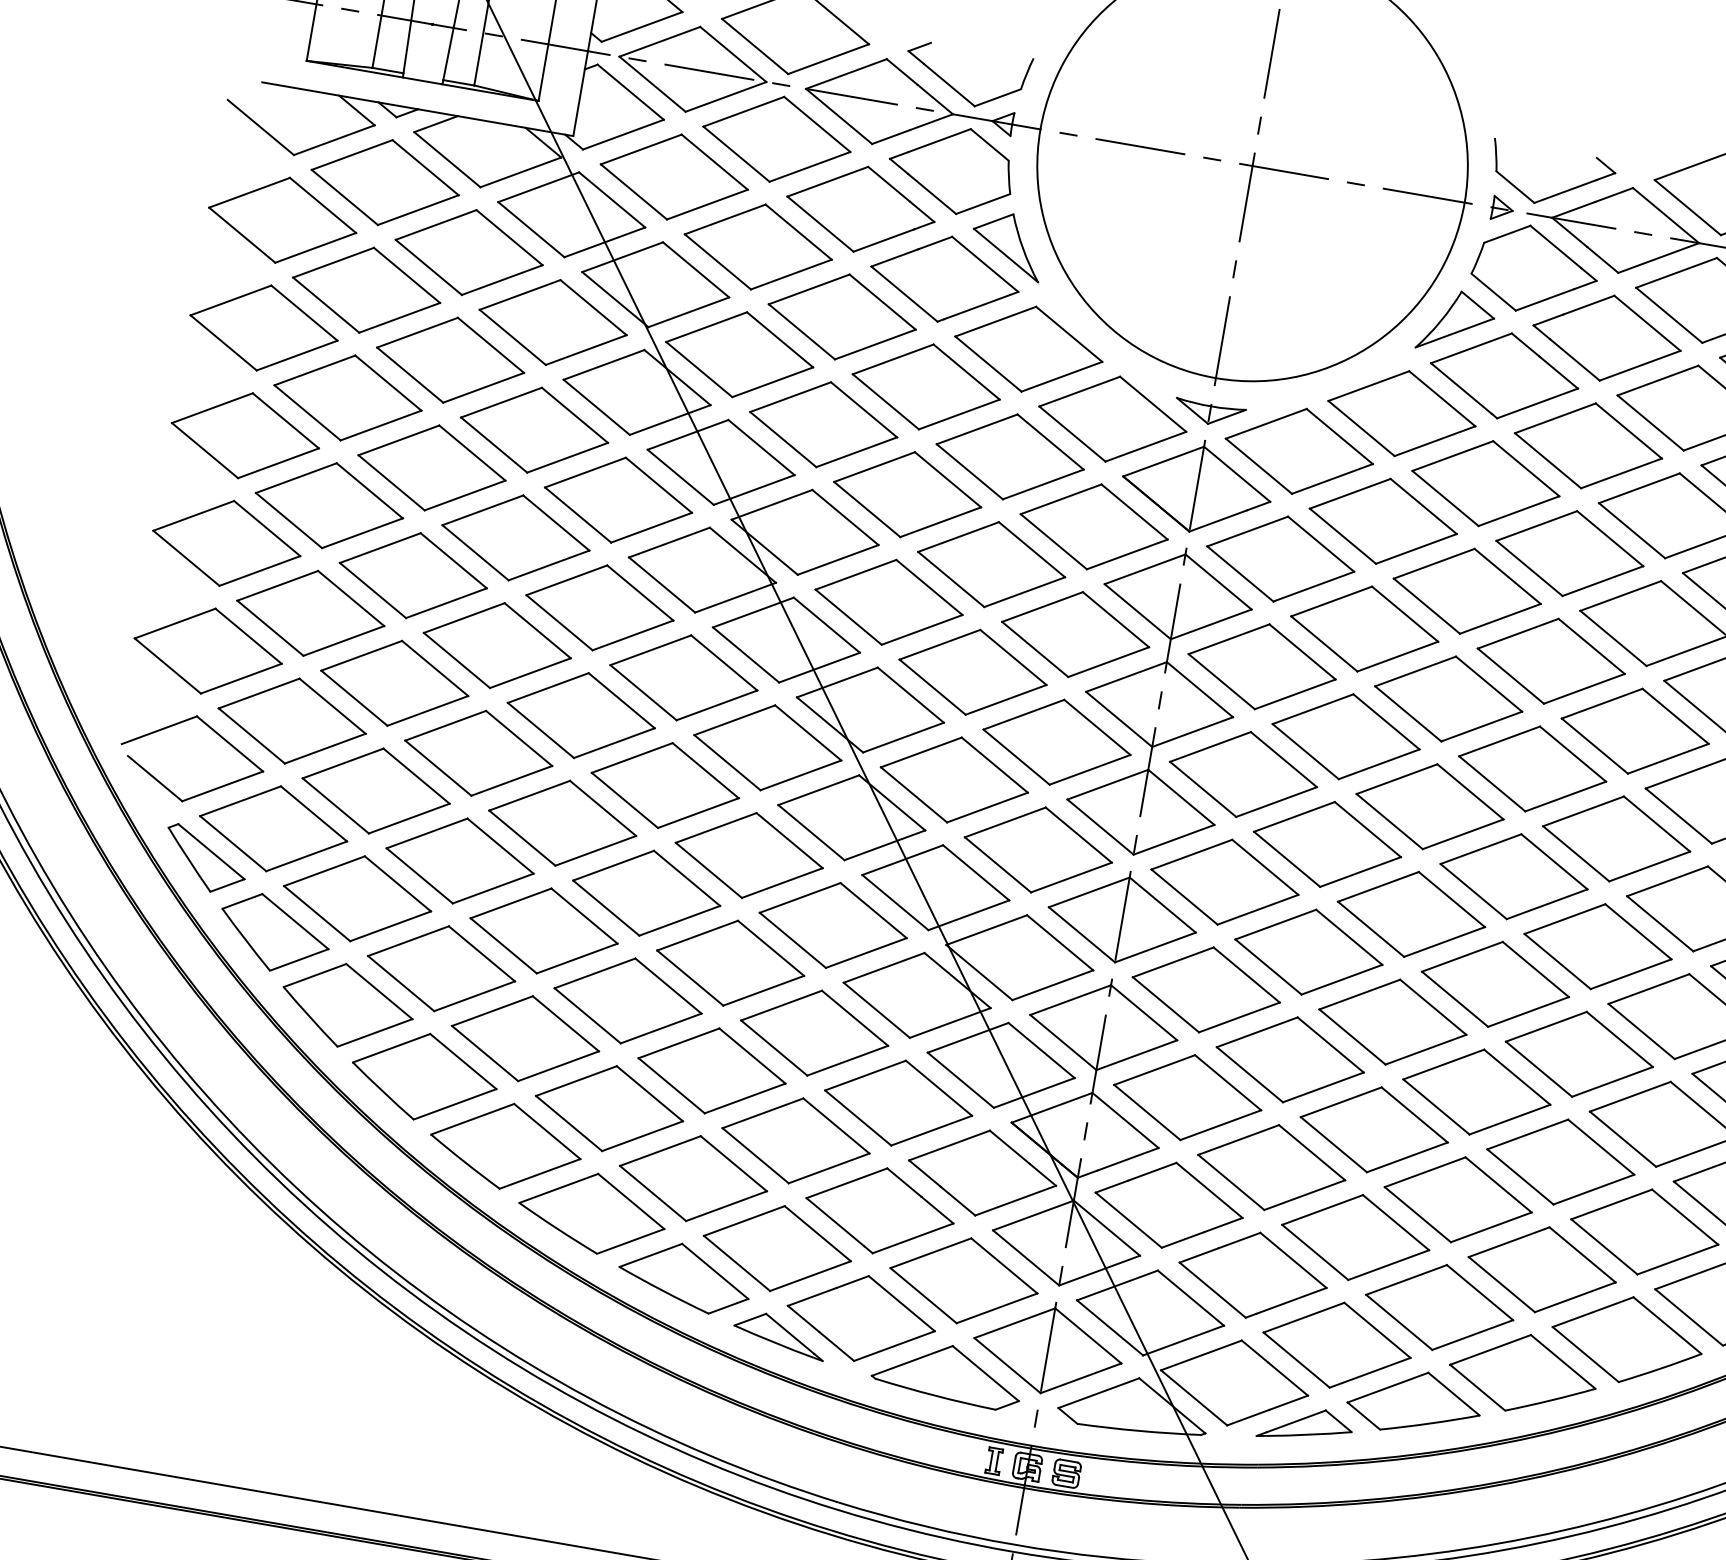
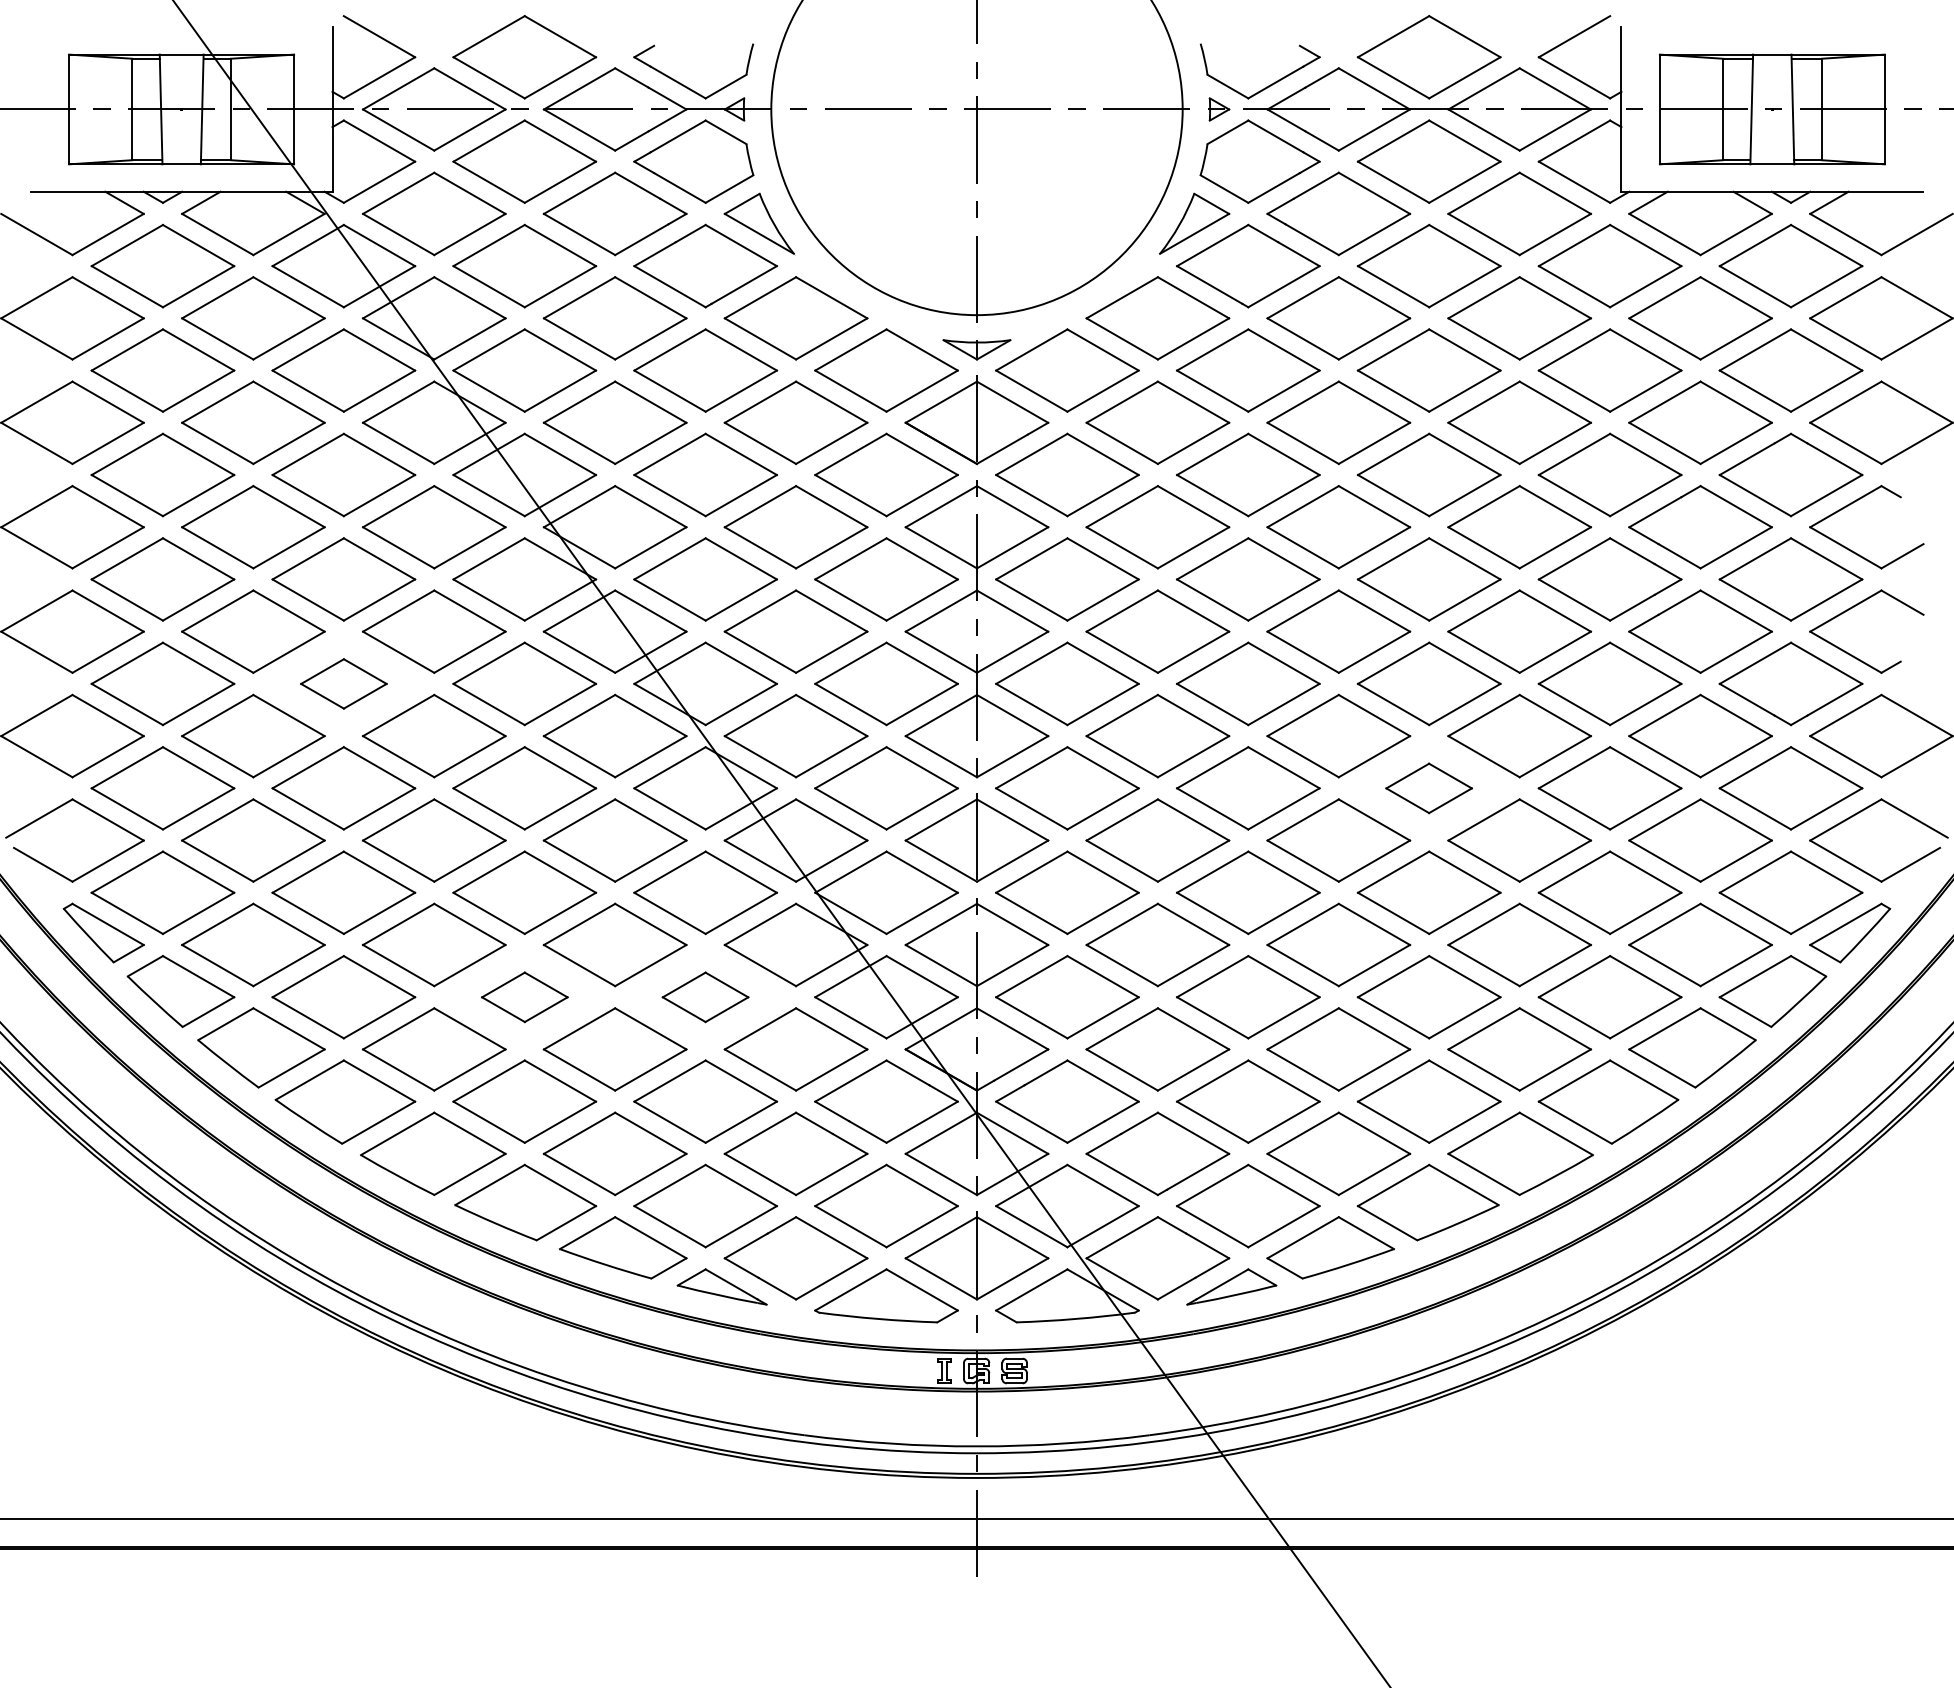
part: (497, 645) -> (343, 683), size x0.6
part: (1597, 946) -> (1428, 788), size x0.6
part: (627, 1001) -> (524, 997), size x0.6
part: (814, 1033) -> (705, 997), size x0.6

